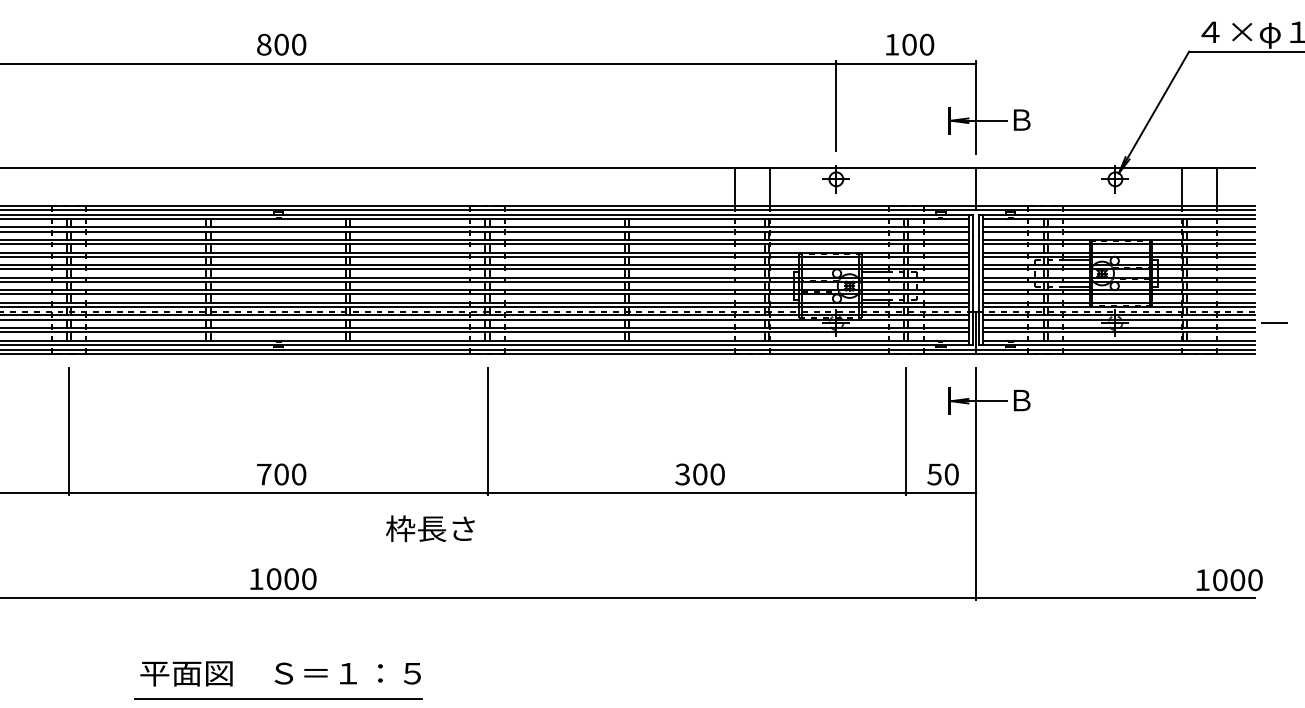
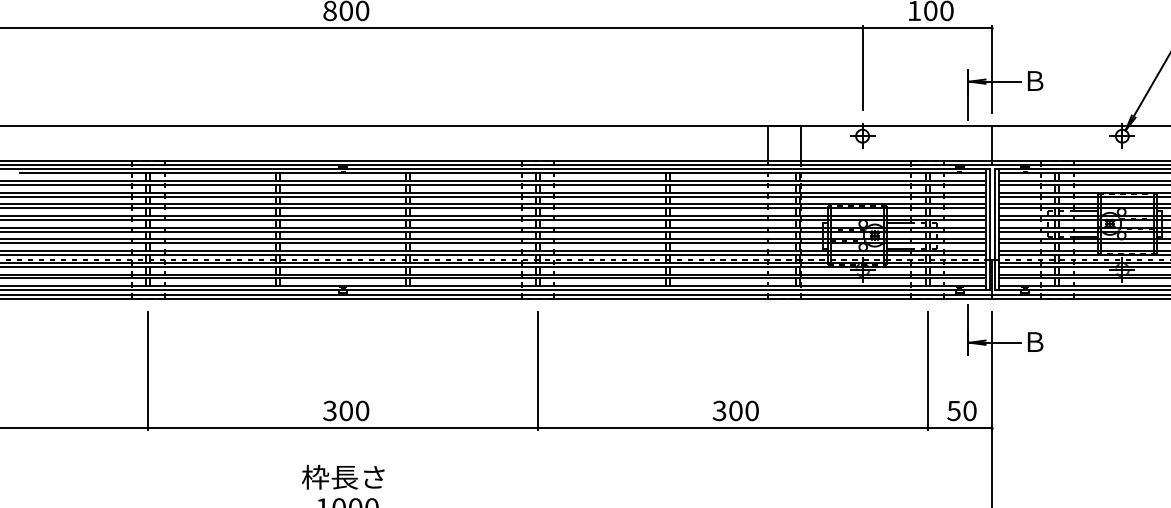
line: (949, 148) -> (967, 107), added
line: (949, 373) -> (967, 316), added
text: (263, 474) -> (329, 410), 700 -> 300
text: (430, 528) -> (343, 477), moved

